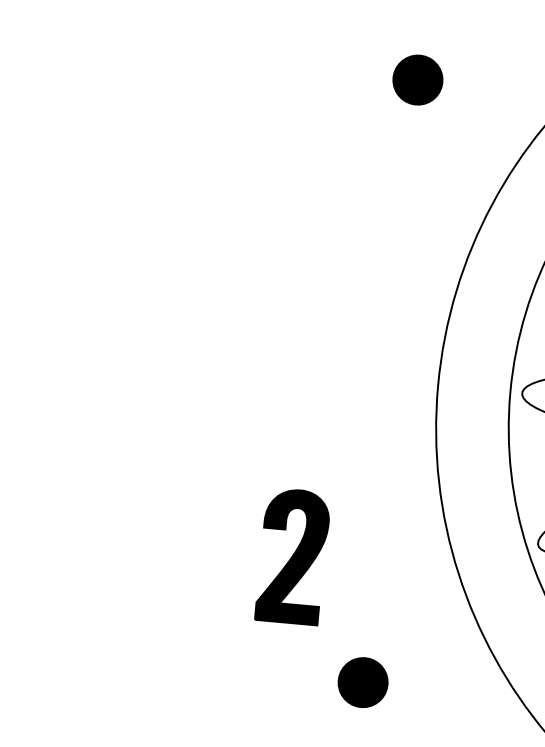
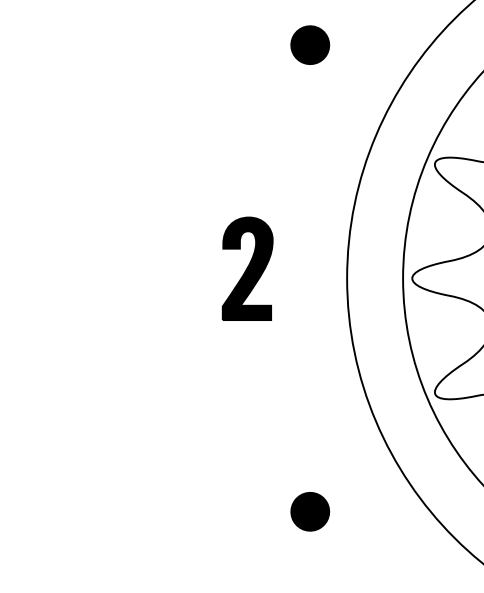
part: (292, 556) -> (247, 268), moved

